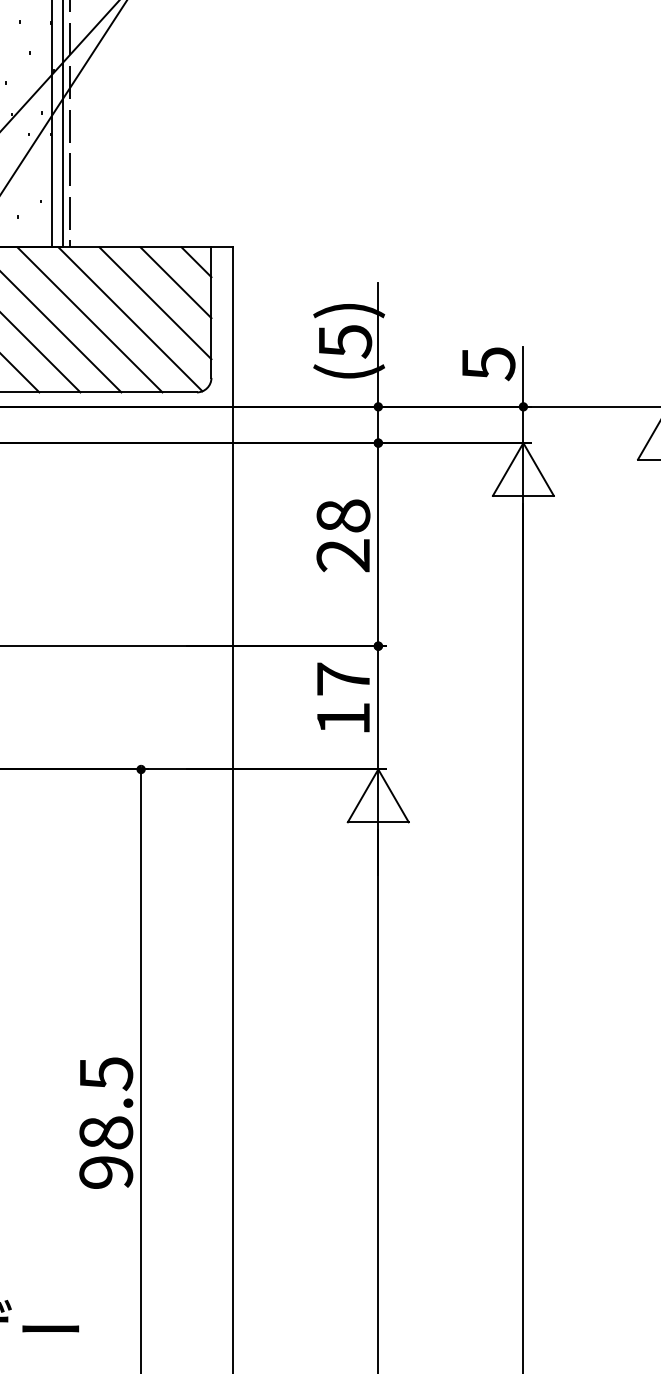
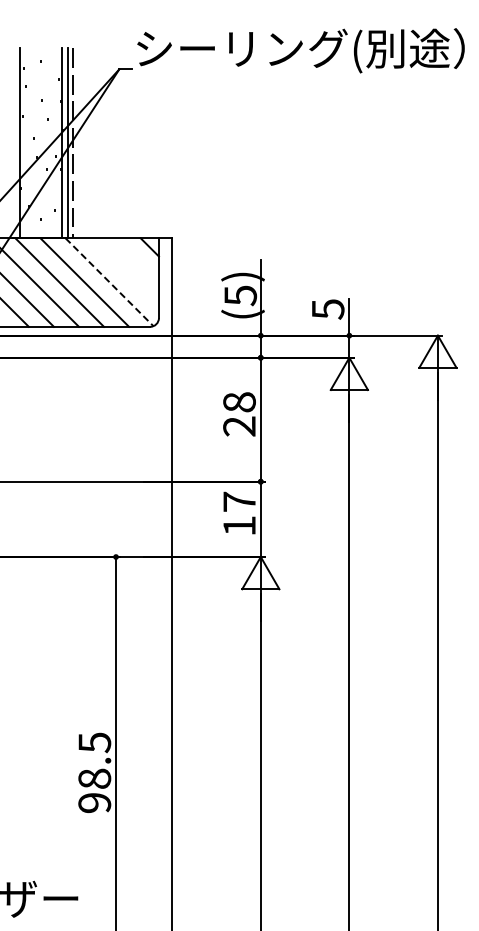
line: (174, 282) -> (136, 259), removed
line: (154, 303) -> (124, 272), removed
line: (130, 319) -> (109, 282), solid -> dashed

